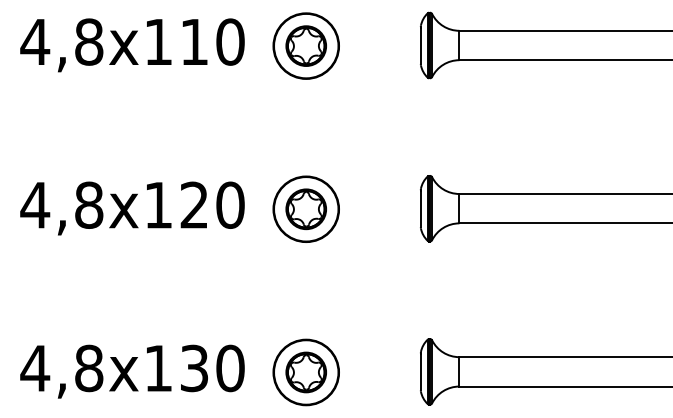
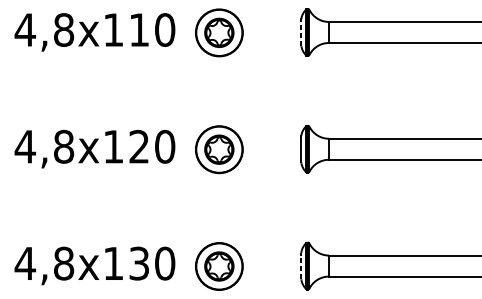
line: (420, 45) -> (301, 32), solid -> dashed
line: (420, 371) -> (301, 265), solid -> dashed

